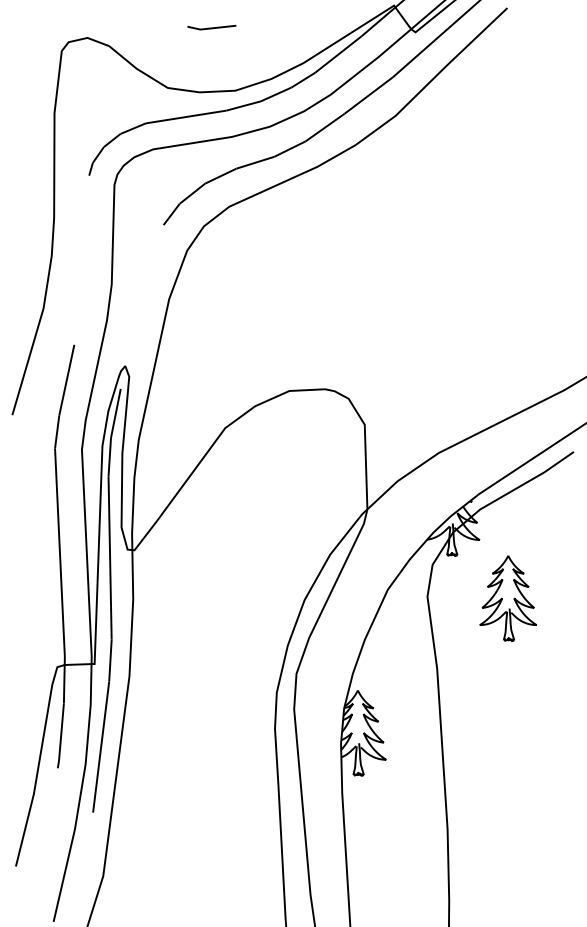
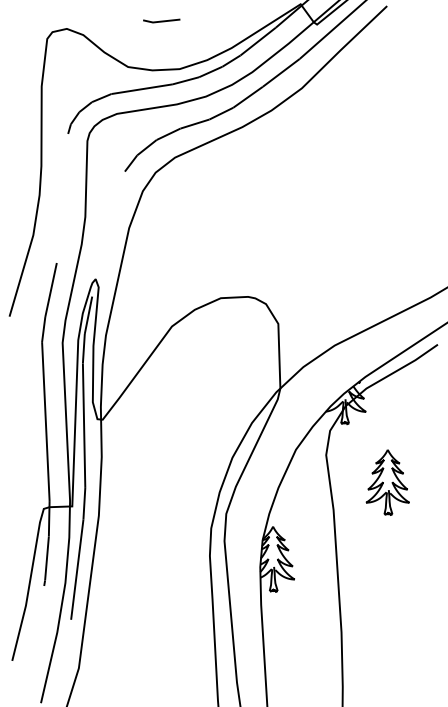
part: (507, 598) -> (387, 482), moved

